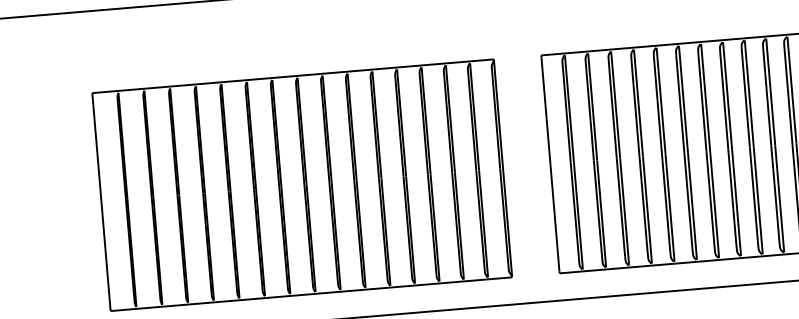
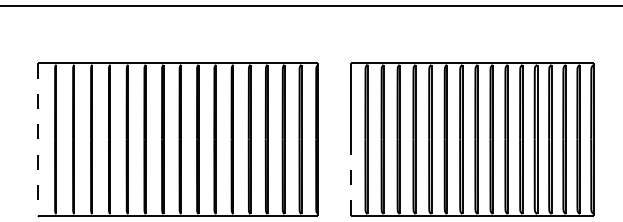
line: (102, 202) -> (38, 139), solid -> dashed
line: (555, 218) -> (351, 177), solid -> dashed

